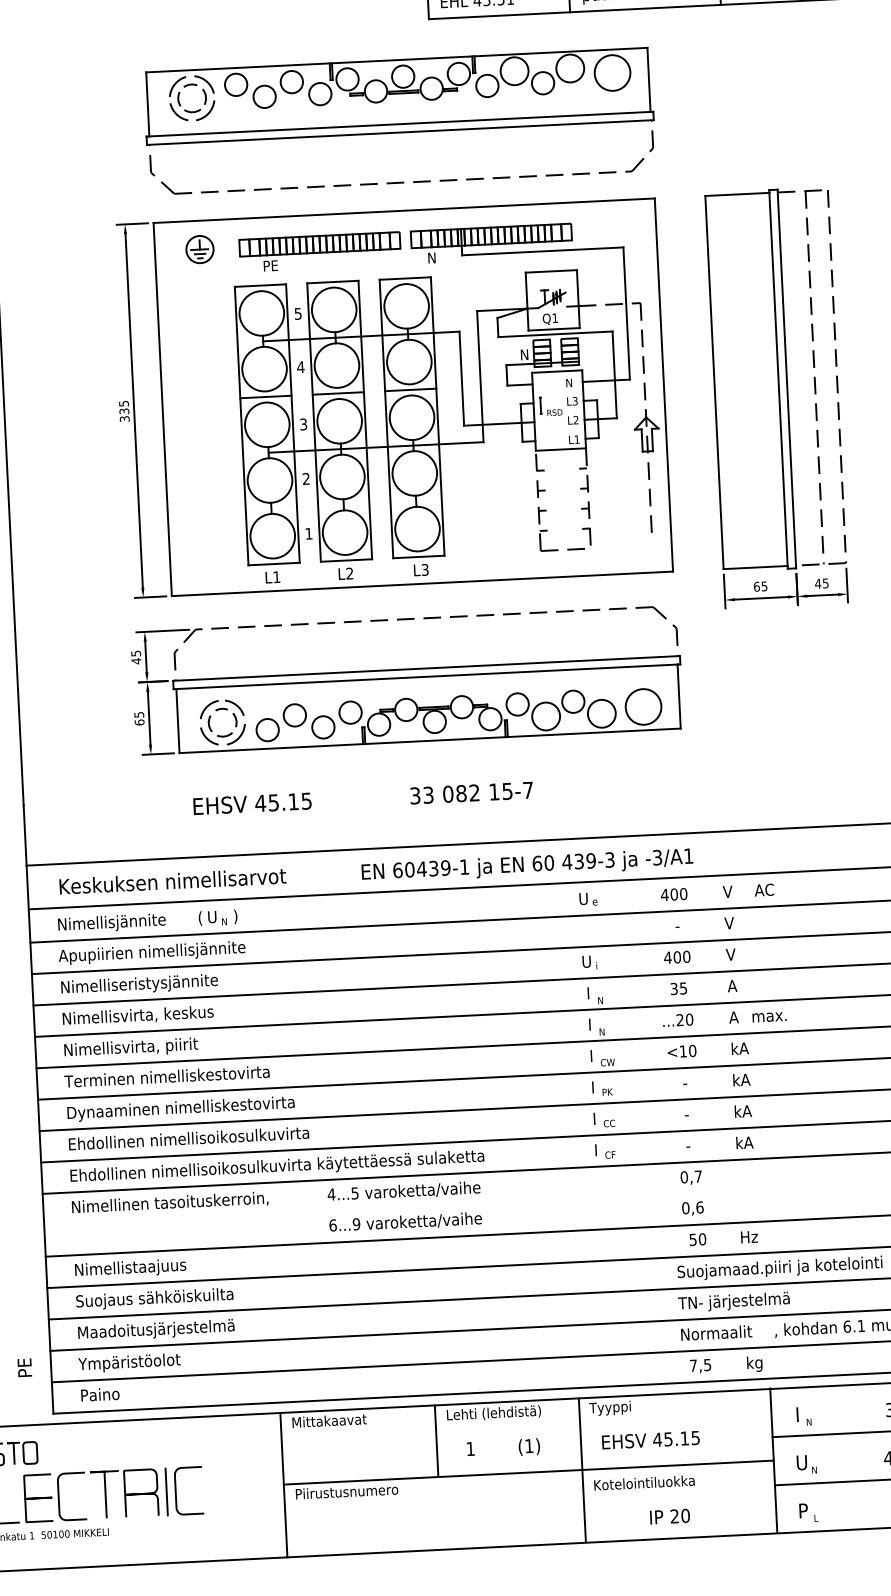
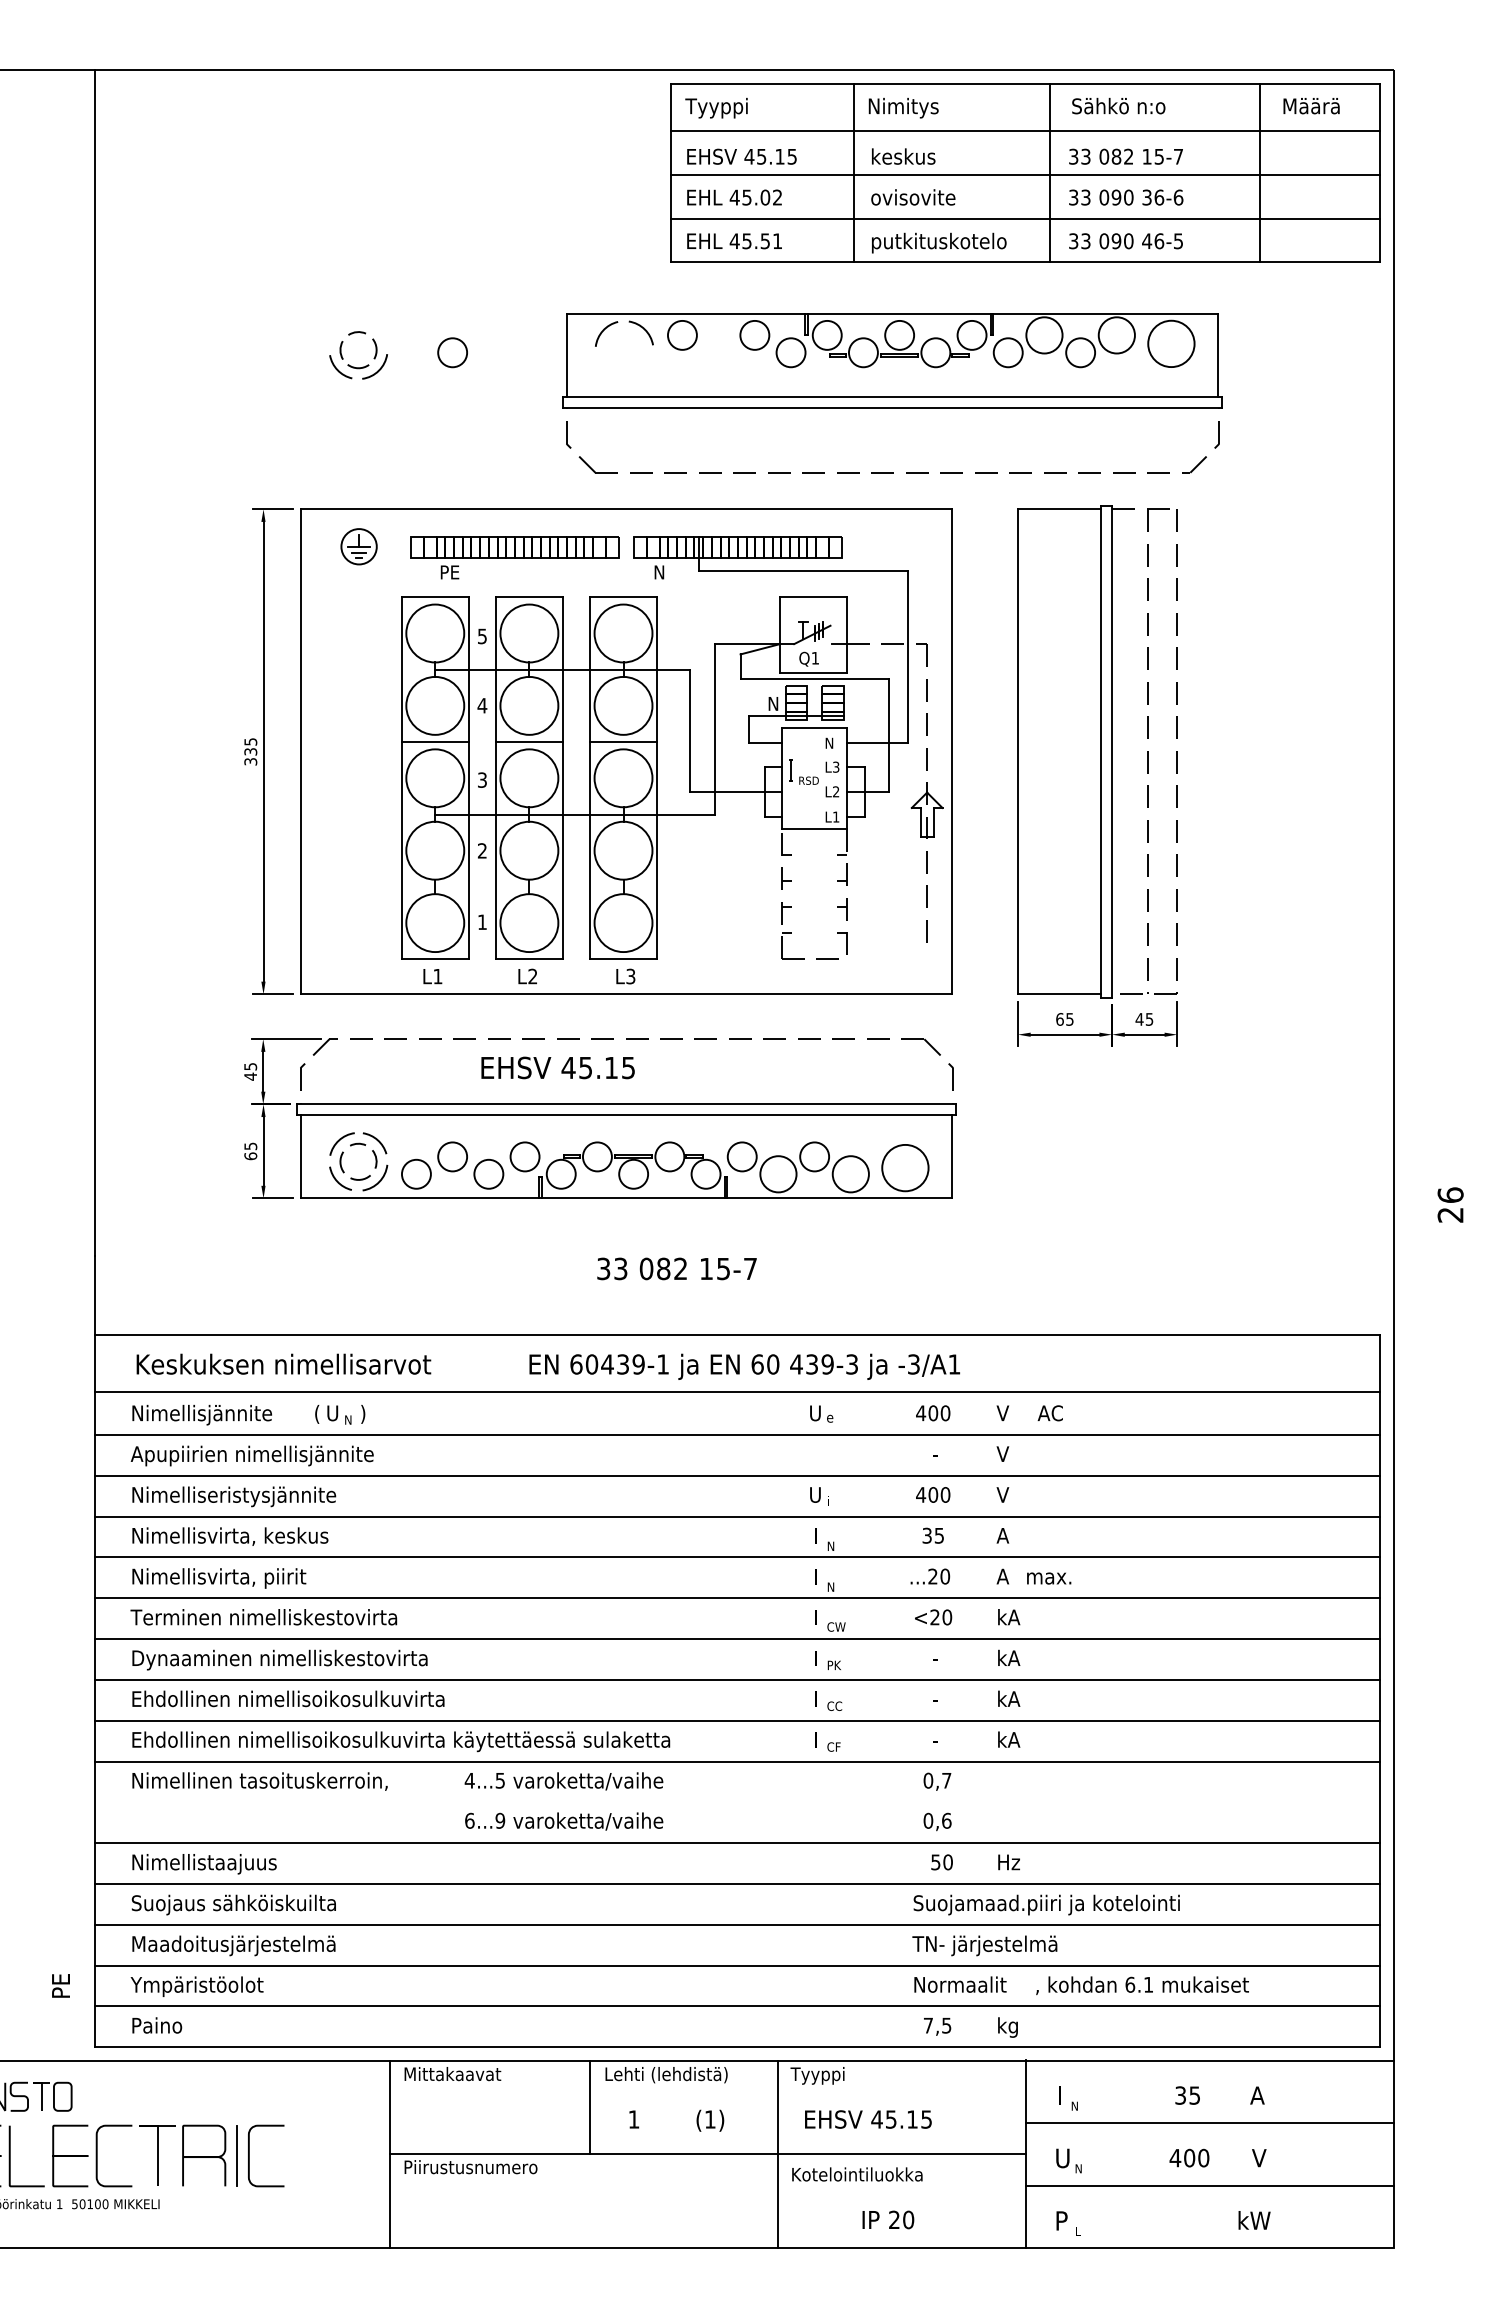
part: (399, 121) -> (892, 393), moved
text: (252, 803) -> (557, 1067), moved
text: (682, 1051) -> (934, 1617), <10 -> <20

